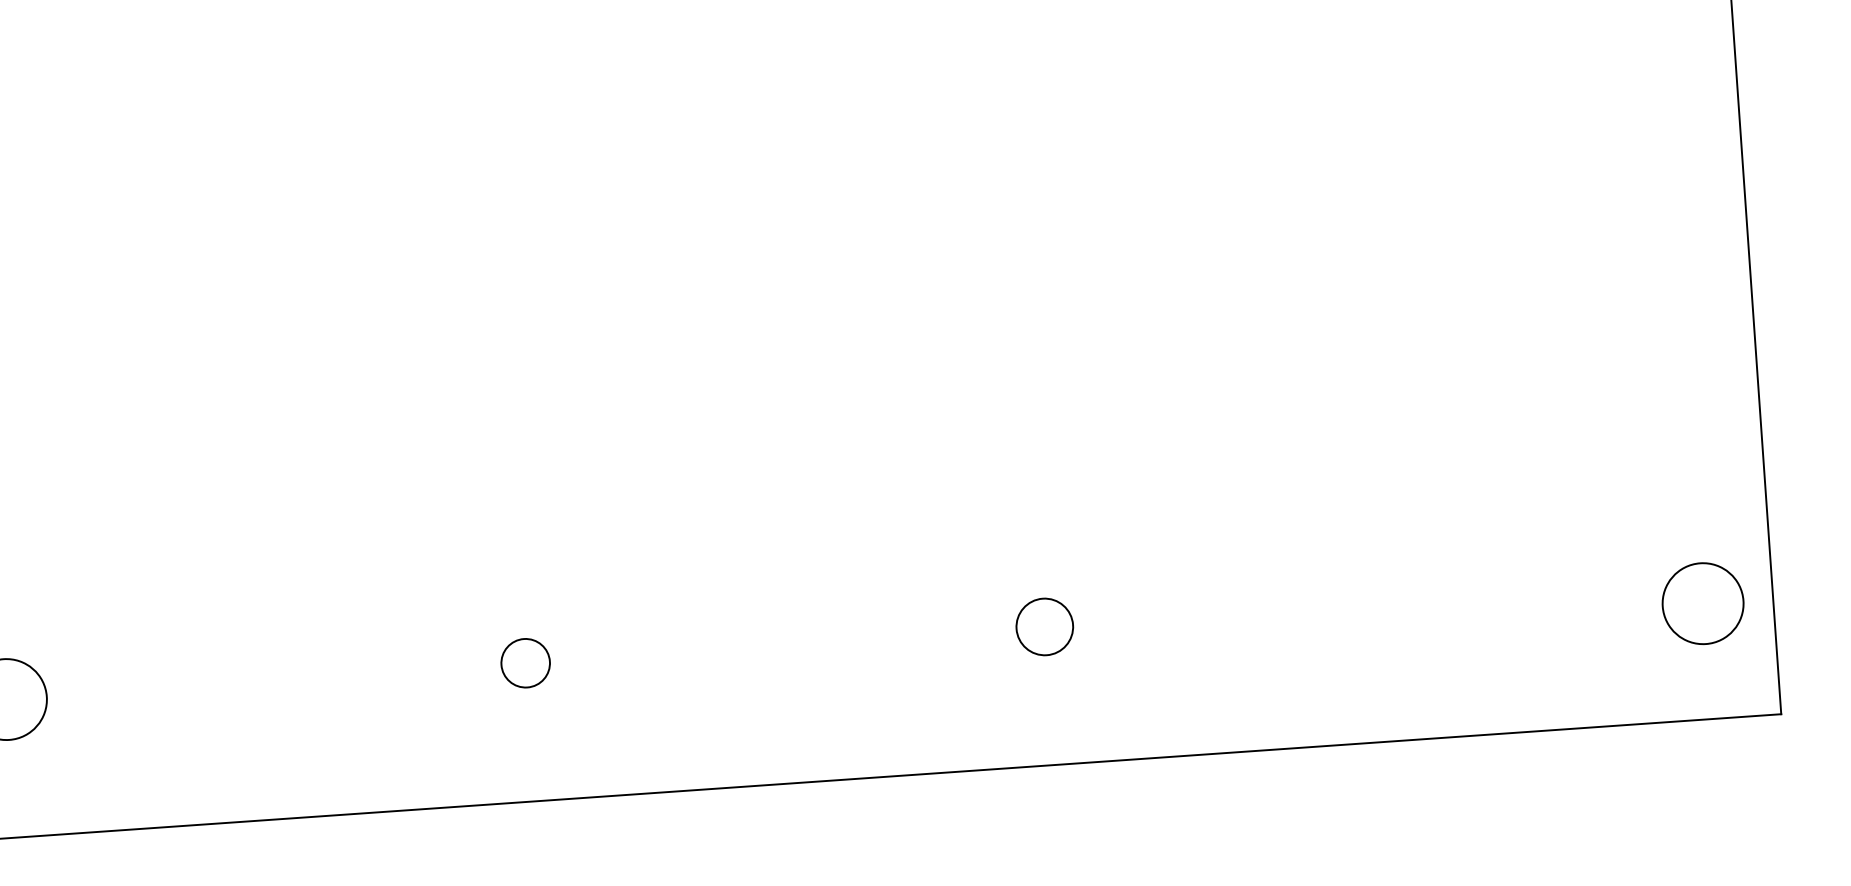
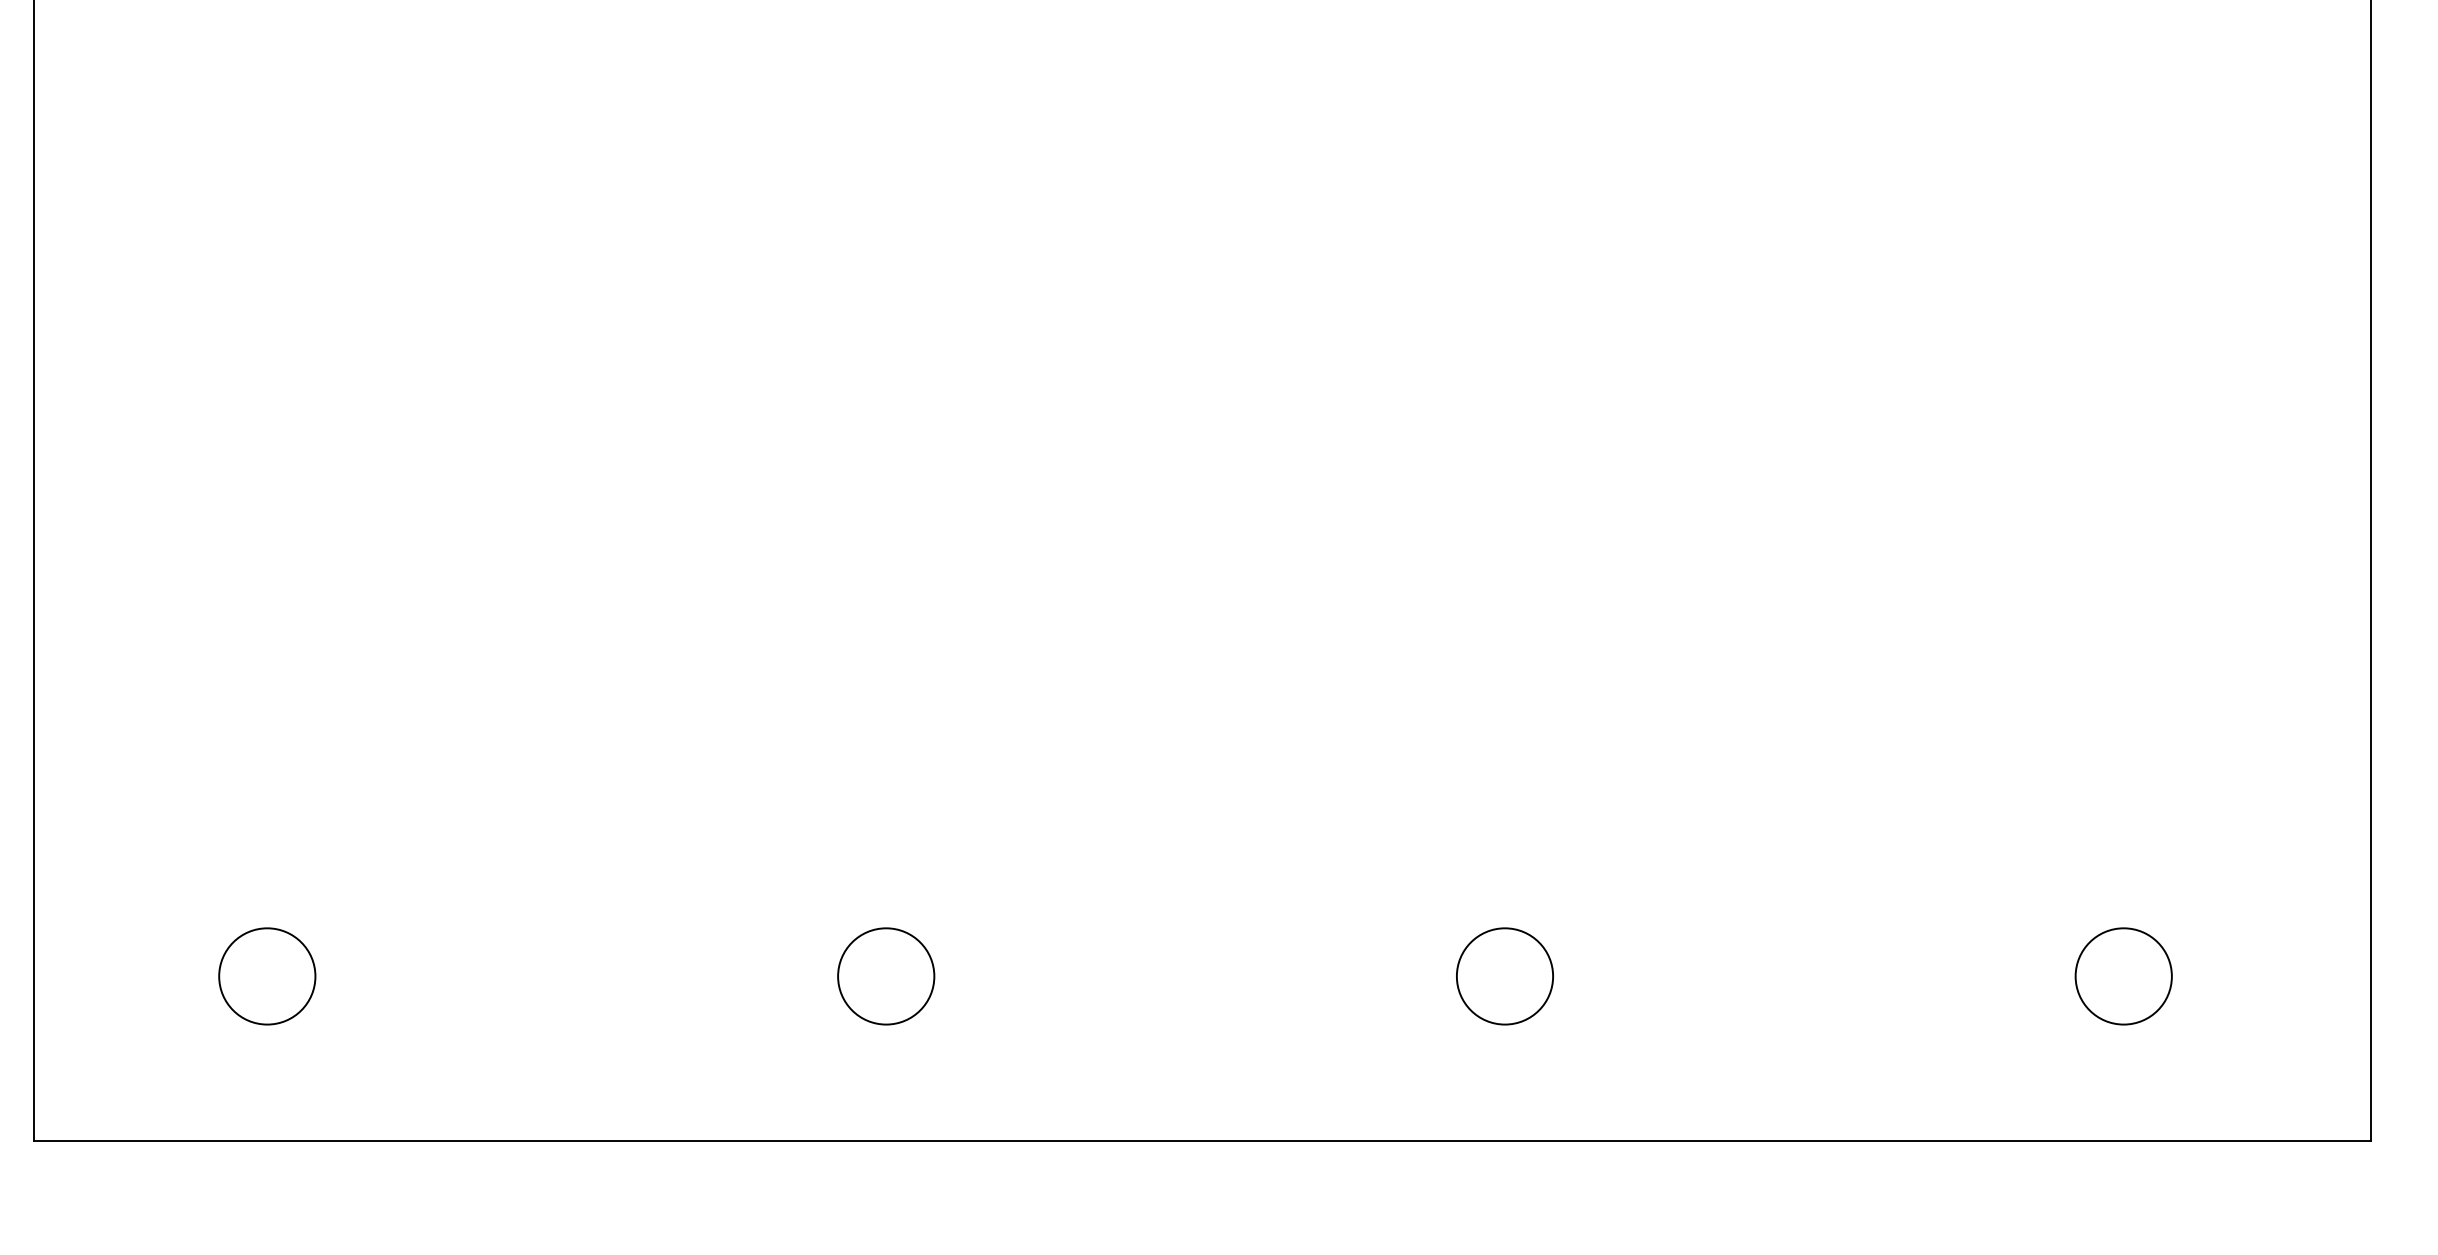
circle: (1702, 603) -> (2123, 976), moved
circle: (1044, 627) -> (1504, 976), size x1.43
circle: (525, 663) -> (886, 976), size x1.67

